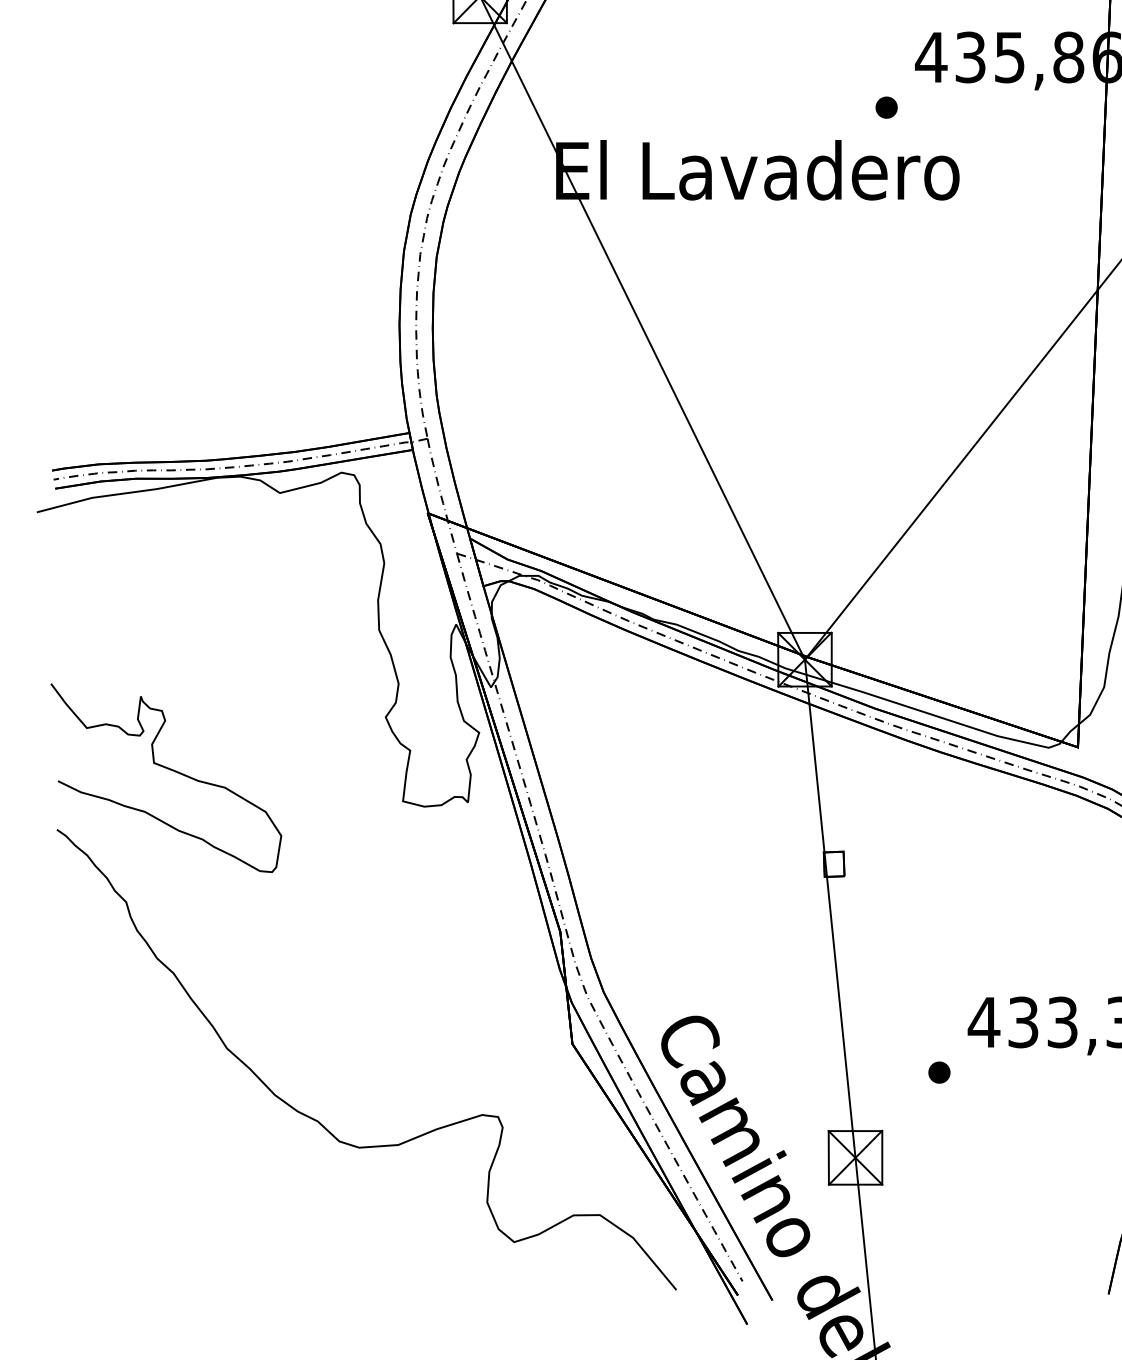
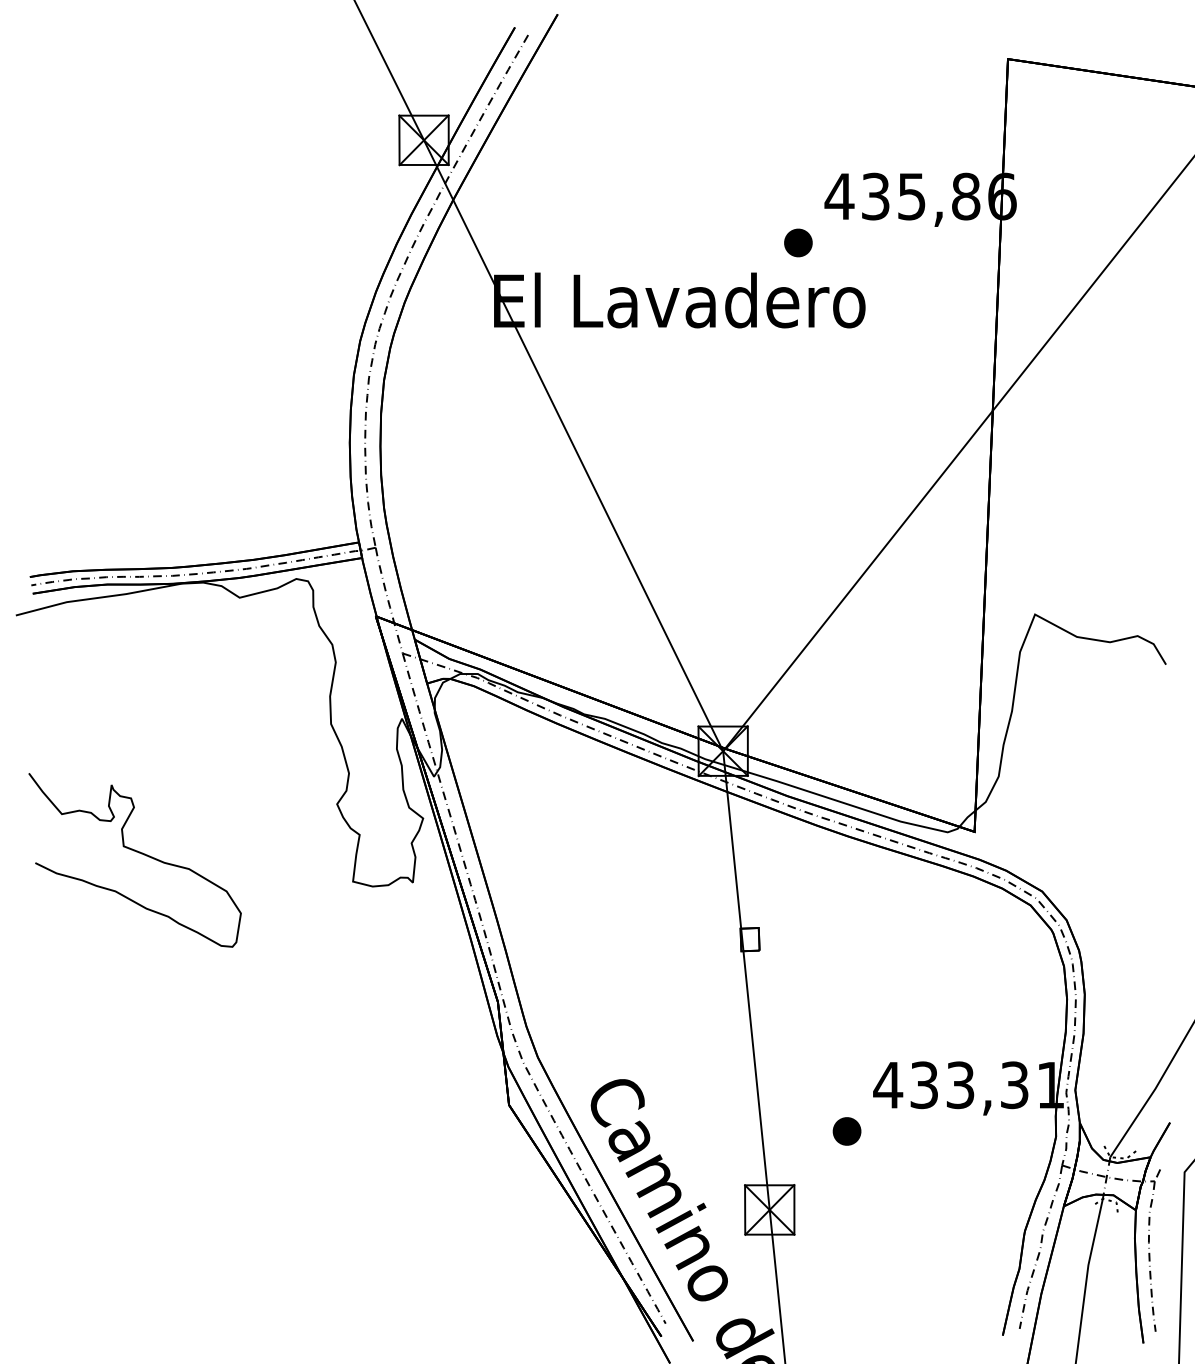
part: (886, 107) -> (798, 242), size x1.4
part: (938, 1072) -> (846, 1131), size x1.4
curve: (318, 1120) -> (275, 1175), removed

